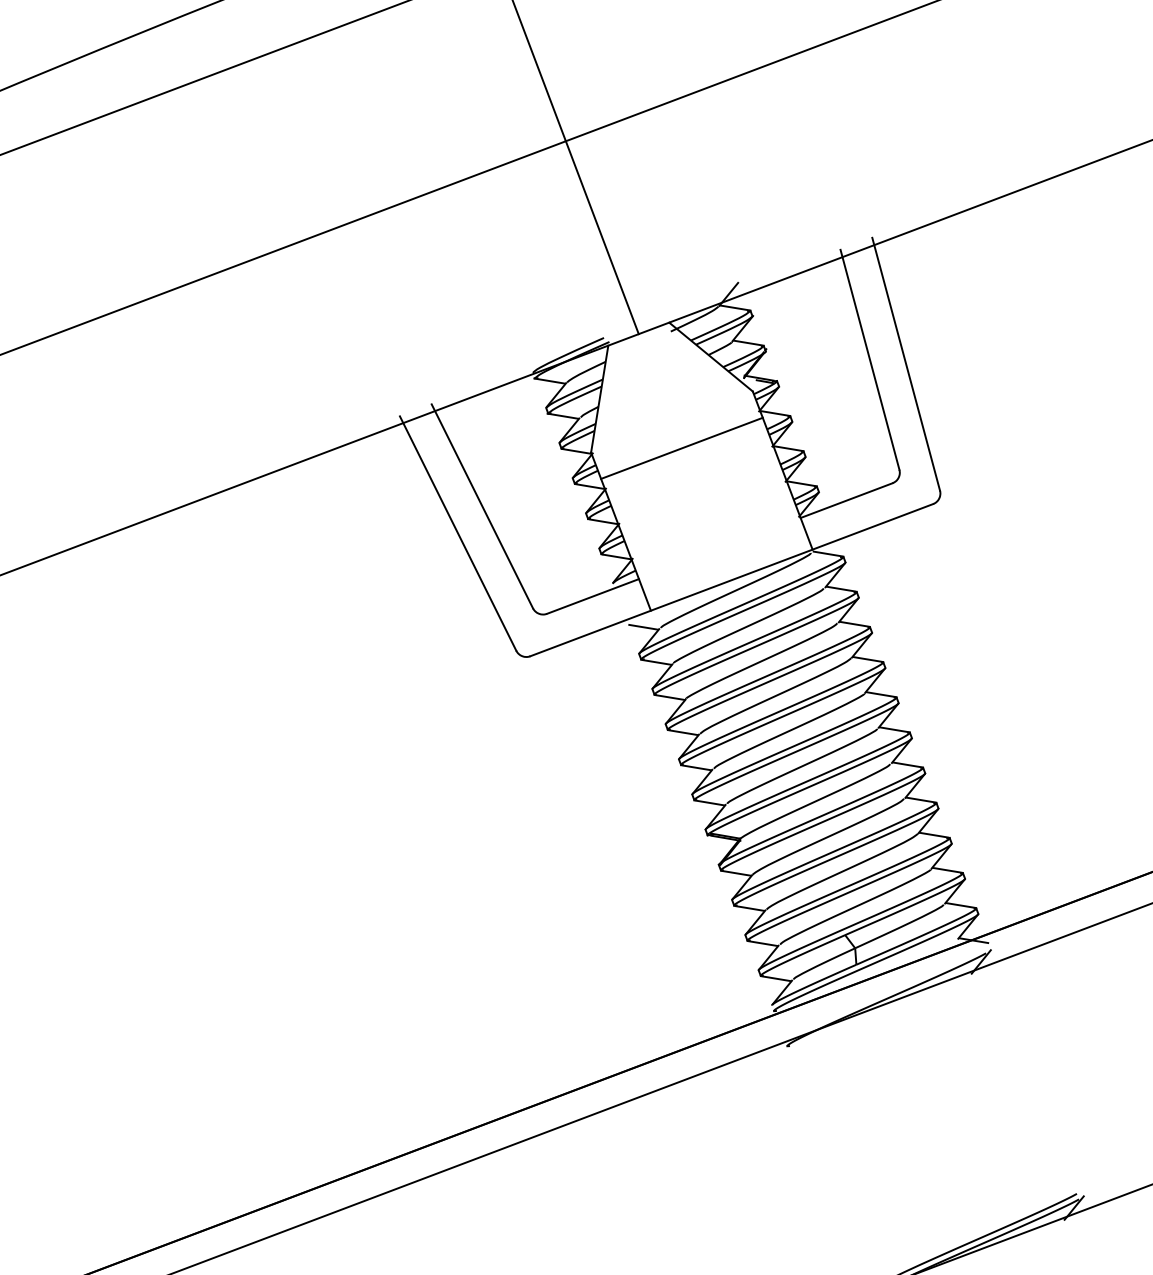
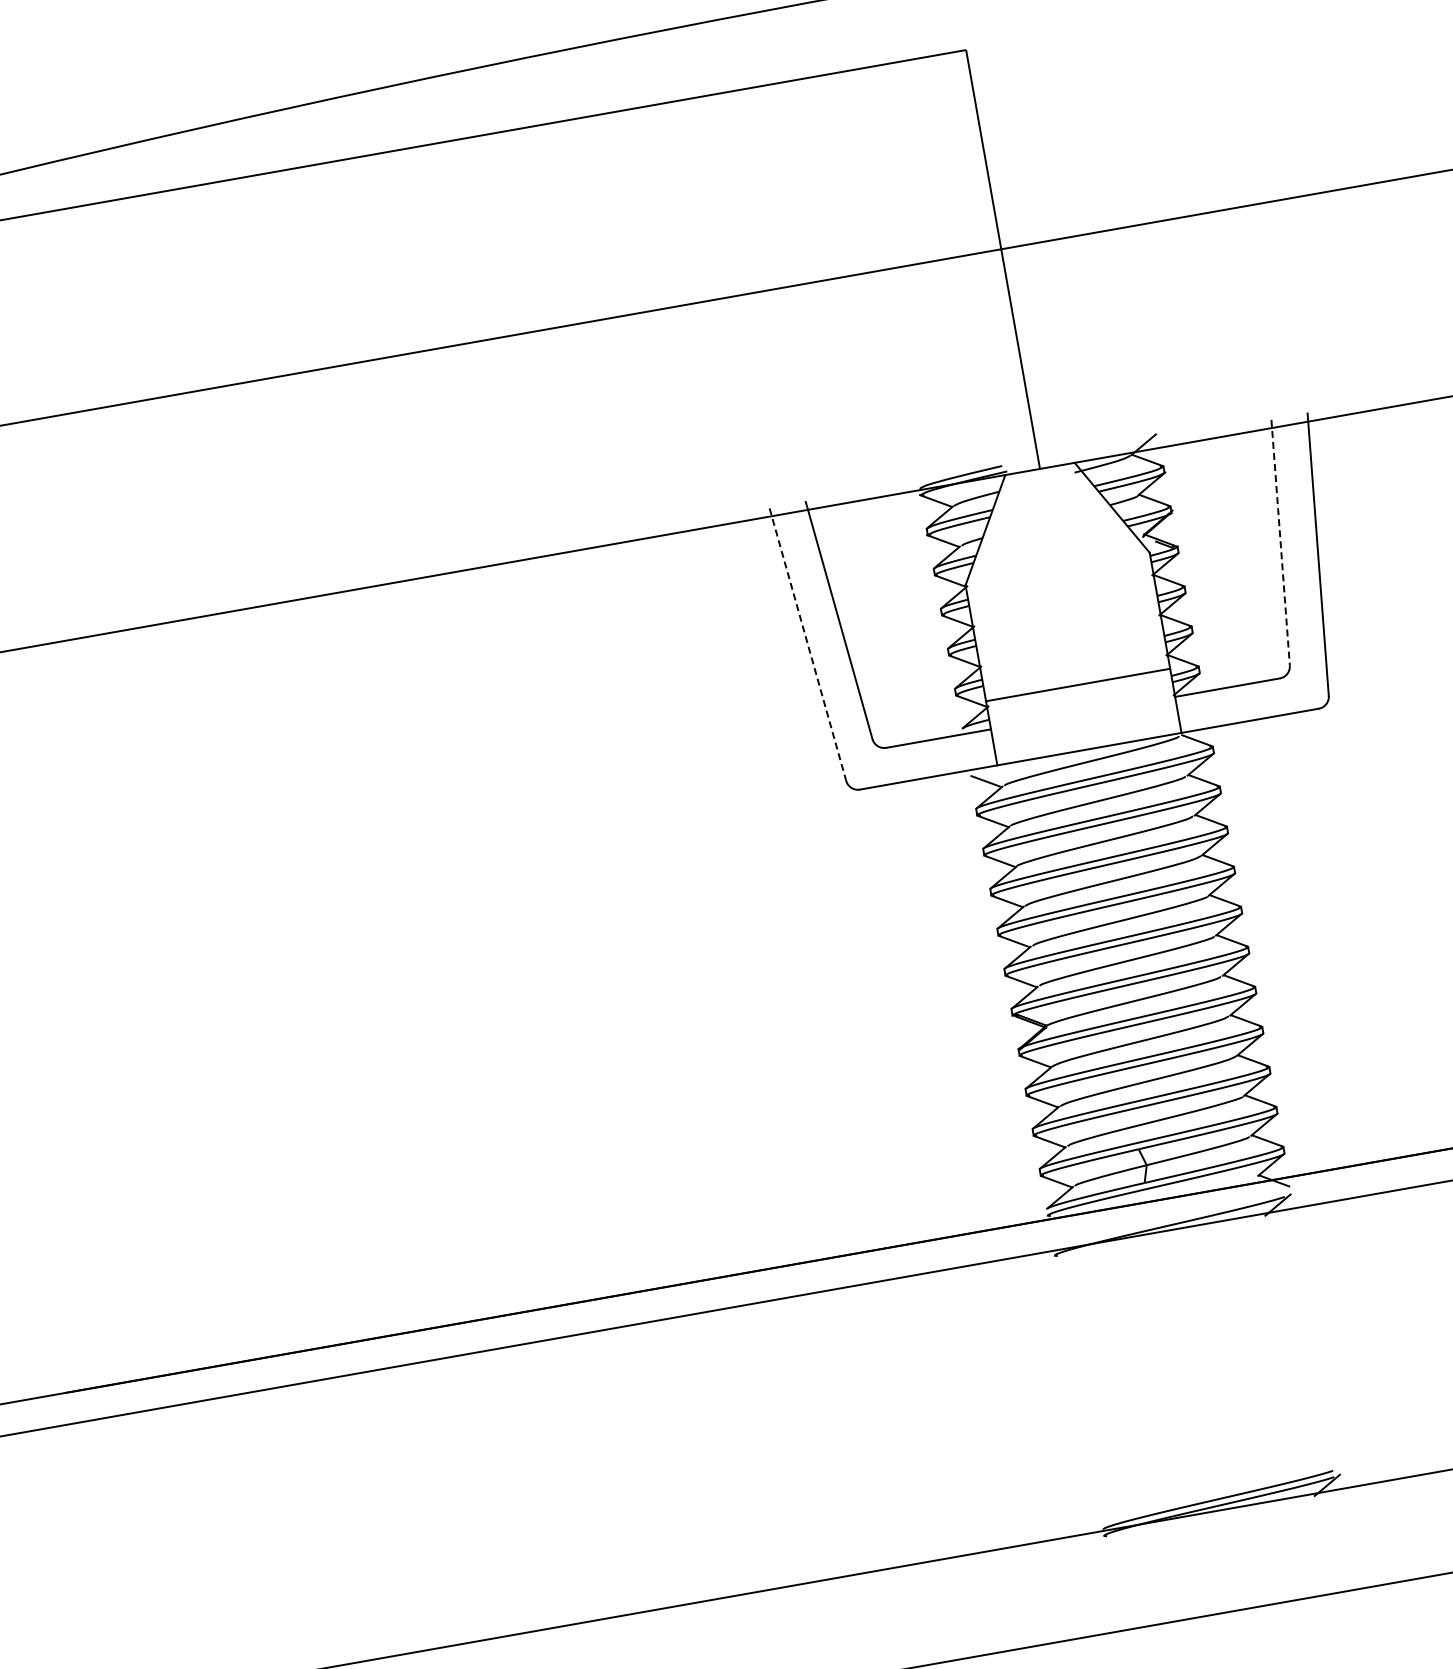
line: (870, 360) -> (1280, 543), solid -> dashed
line: (681, 447) -> (1077, 684), moved
line: (457, 533) -> (807, 644), solid -> dashed

